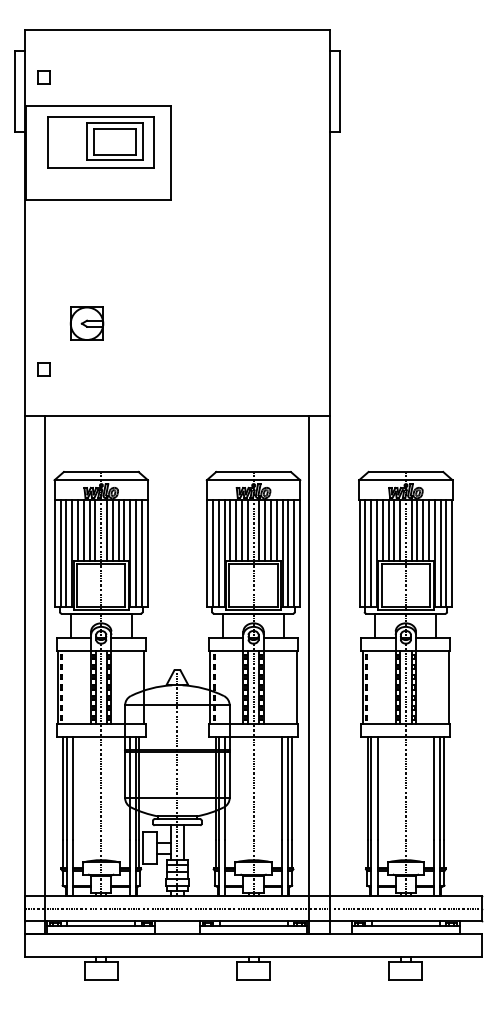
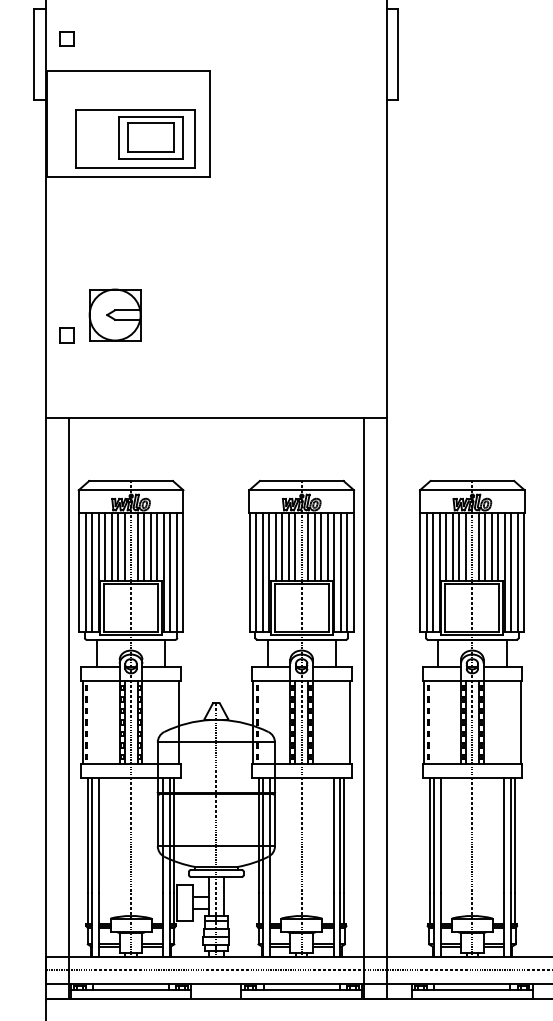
part: (100, 142) -> (134, 138), moved
part: (86, 323) -> (114, 314), size x1.4
part: (43, 369) -> (66, 335), moved

